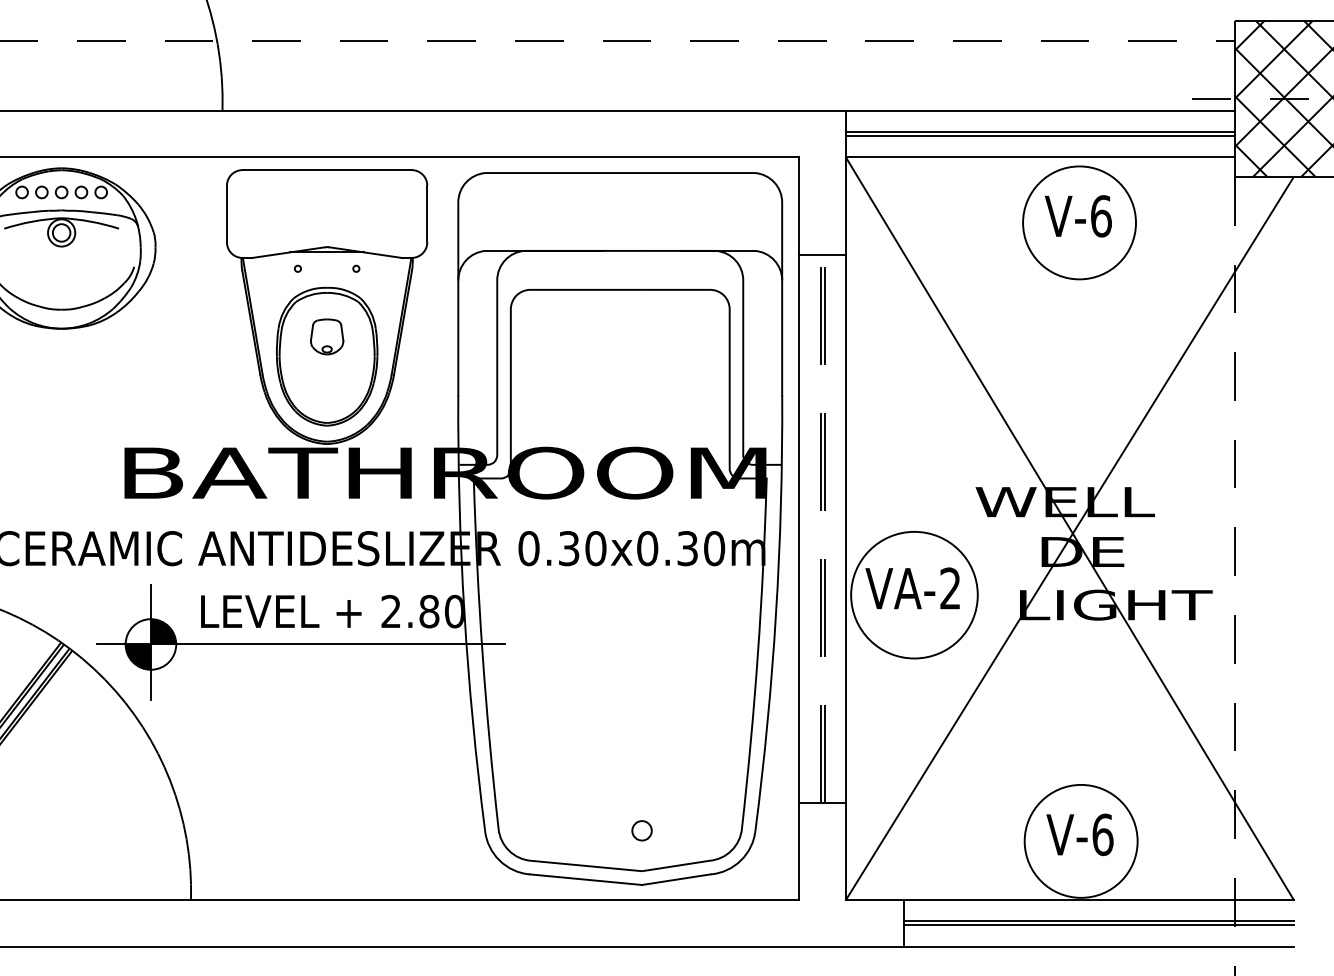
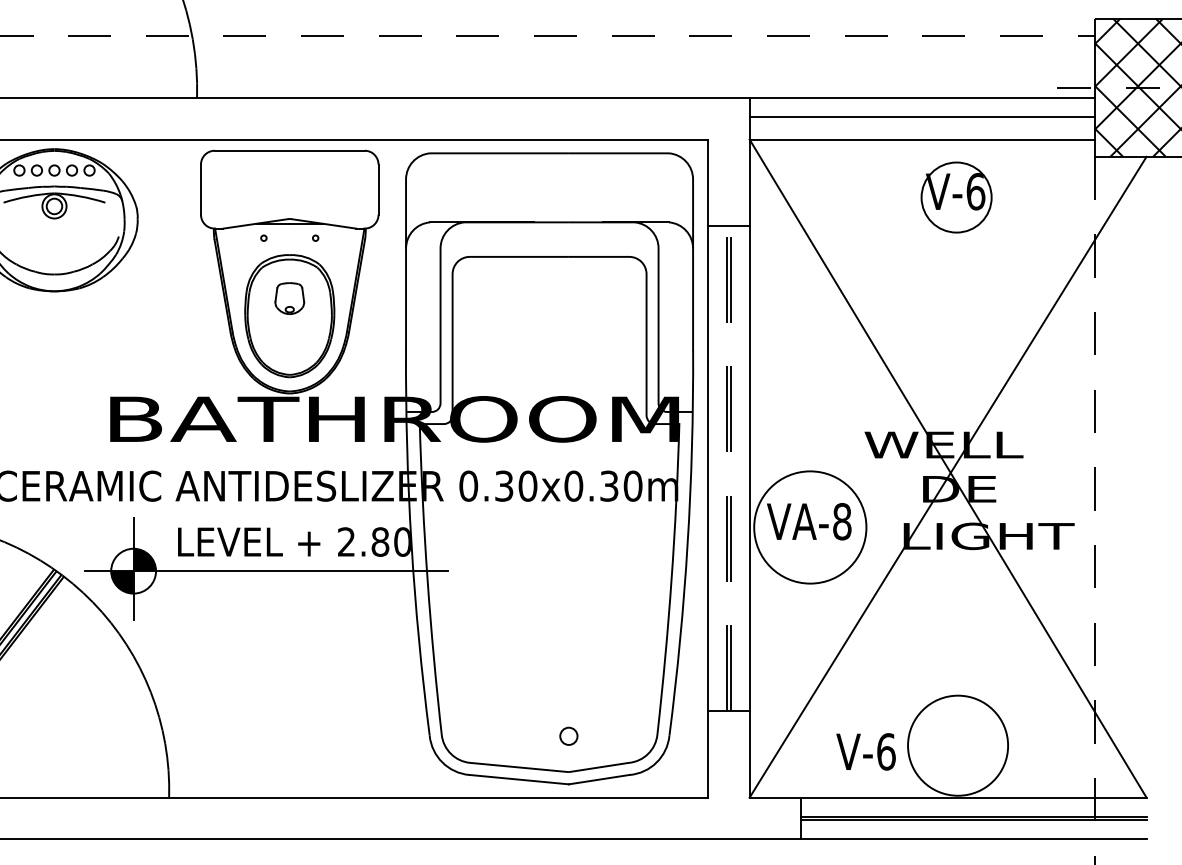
line: (1039, 135) -> (921, 120), removed
circle: (1079, 222) -> (956, 197), size x0.7
text: (950, 588) -> (842, 521), VA-2 -> VA-8
text: (1079, 834) -> (865, 751), moved

